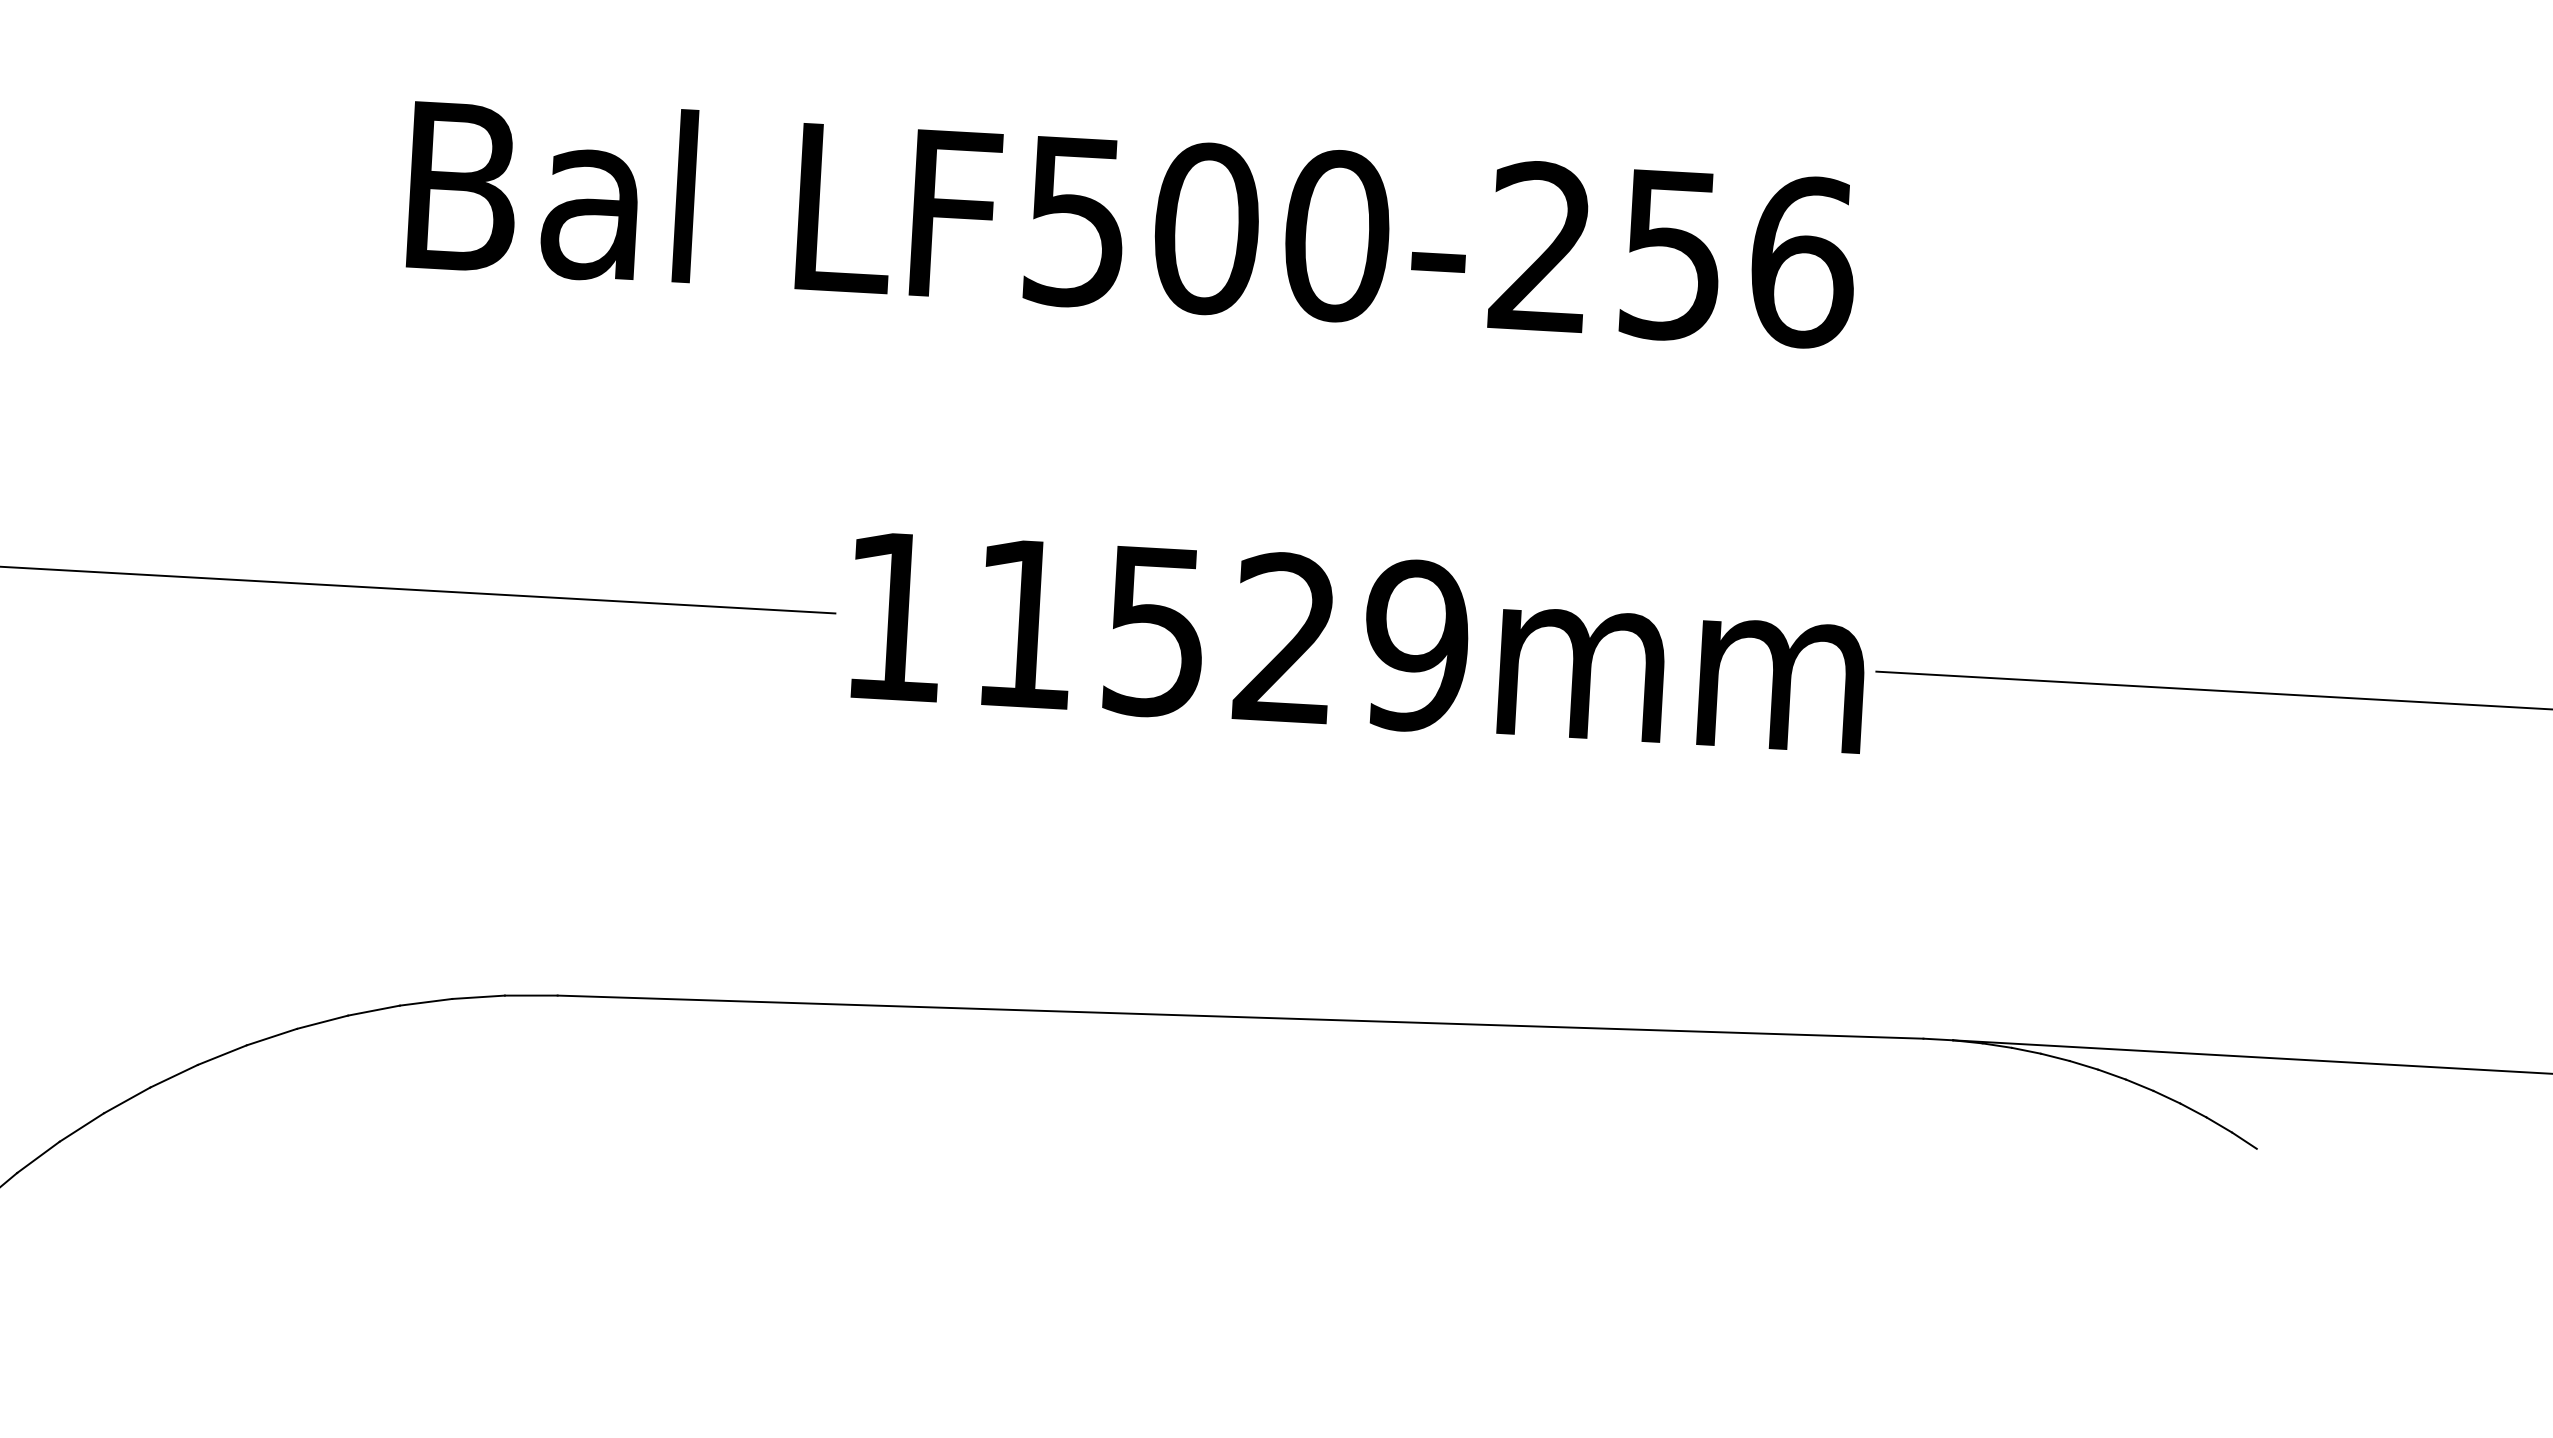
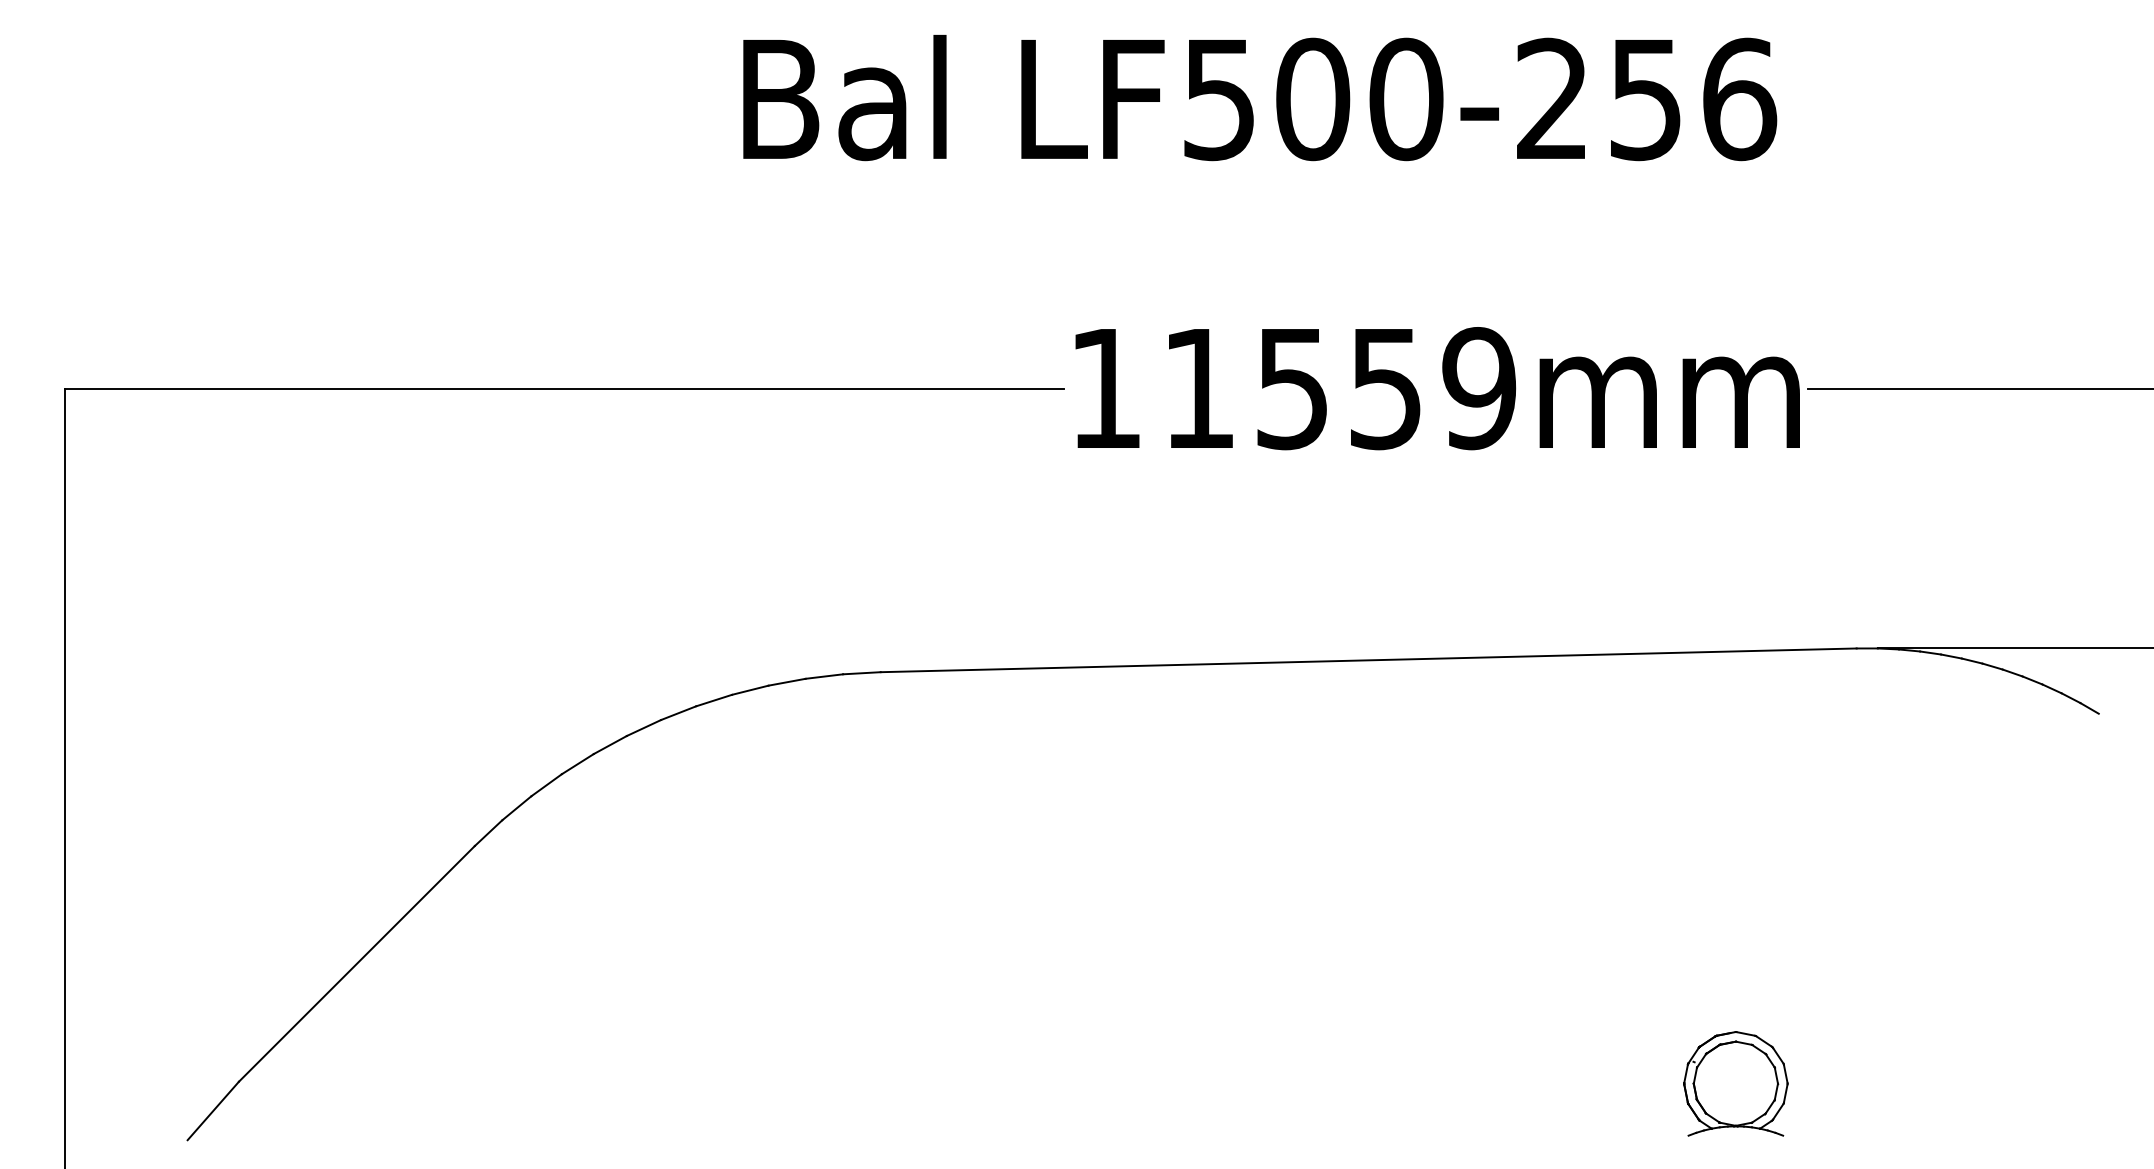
text: (1285, 638) -> (1385, 388), 11529mm -> 11559mm

